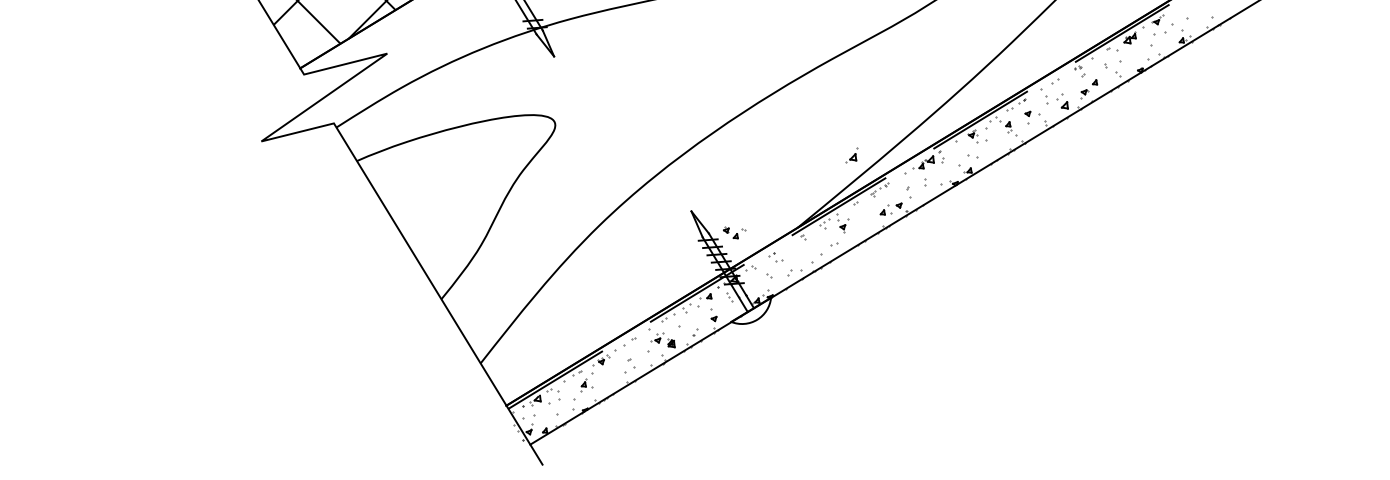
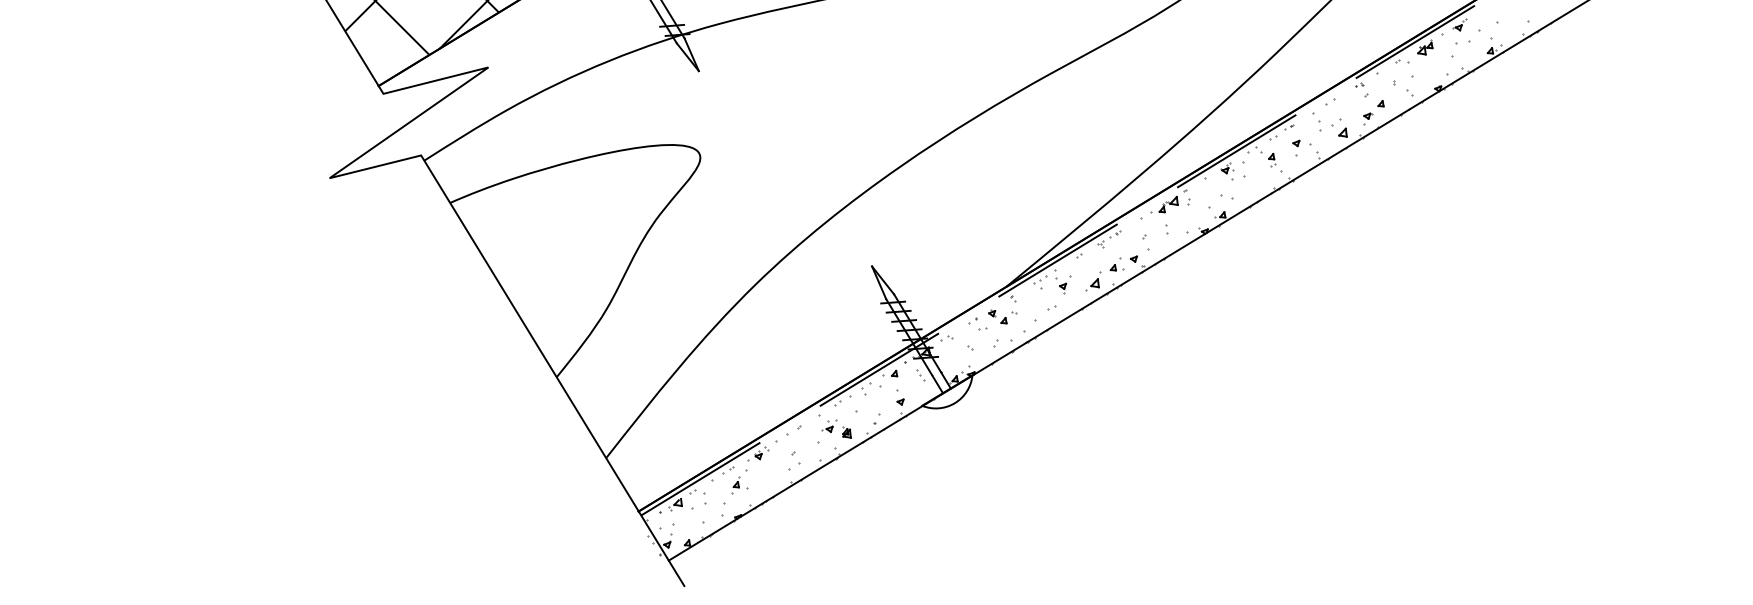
part: (851, 155) -> (1093, 281), moved
part: (734, 232) -> (1002, 316), moved

